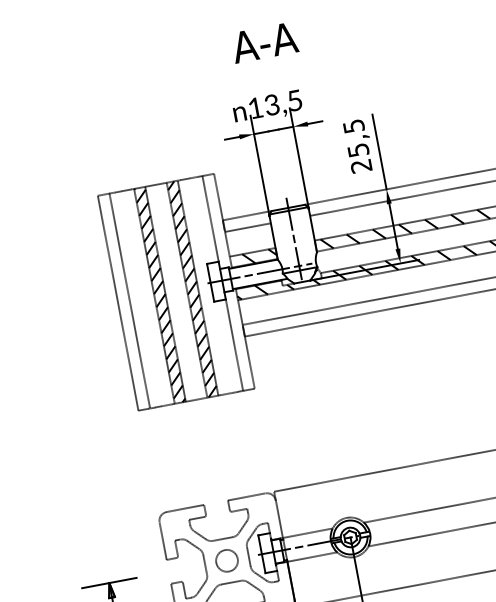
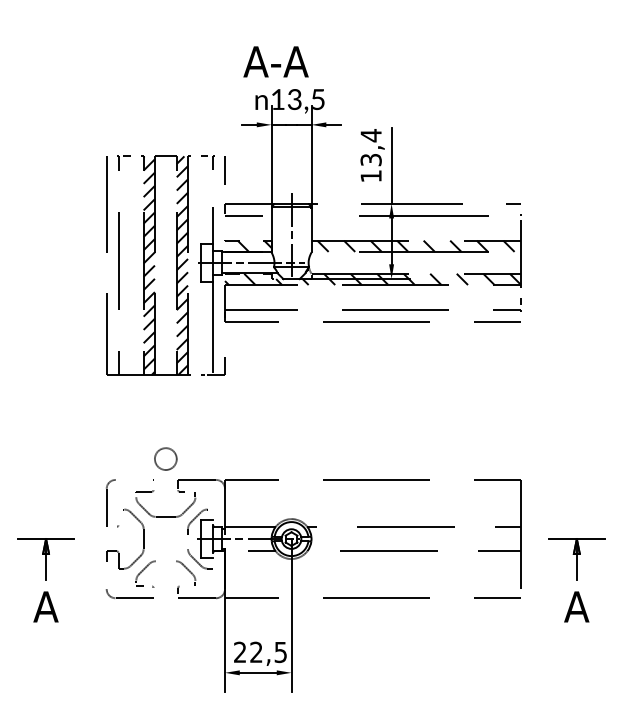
text: (264, 42) -> (275, 61), moved
text: (356, 145) -> (370, 155), 25,5 -> 13,4
circle: (226, 560) -> (165, 458), moved

